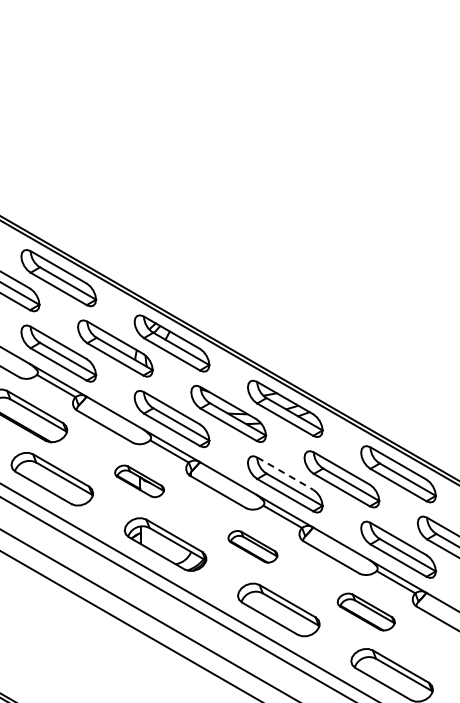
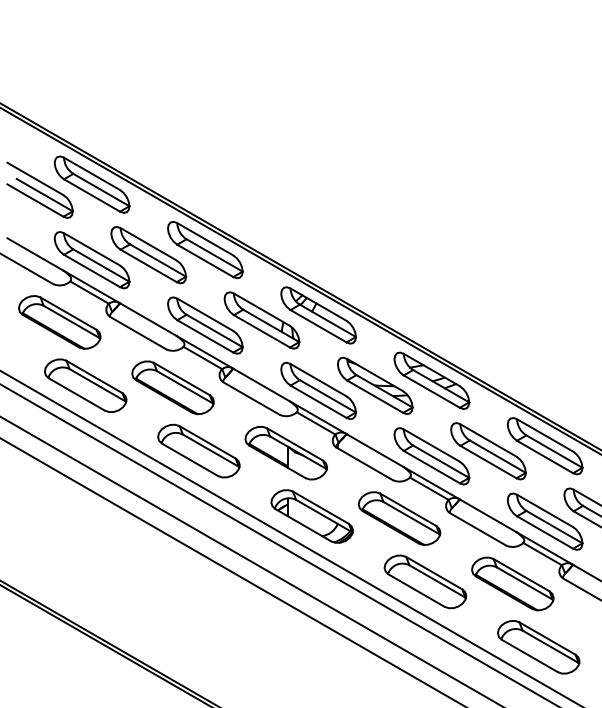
line: (285, 473) -> (432, 445), dashed -> solid
part: (138, 481) -> (285, 453), size x1.67
part: (252, 546) -> (399, 518), size x1.67
part: (365, 611) -> (512, 583), size x1.43

